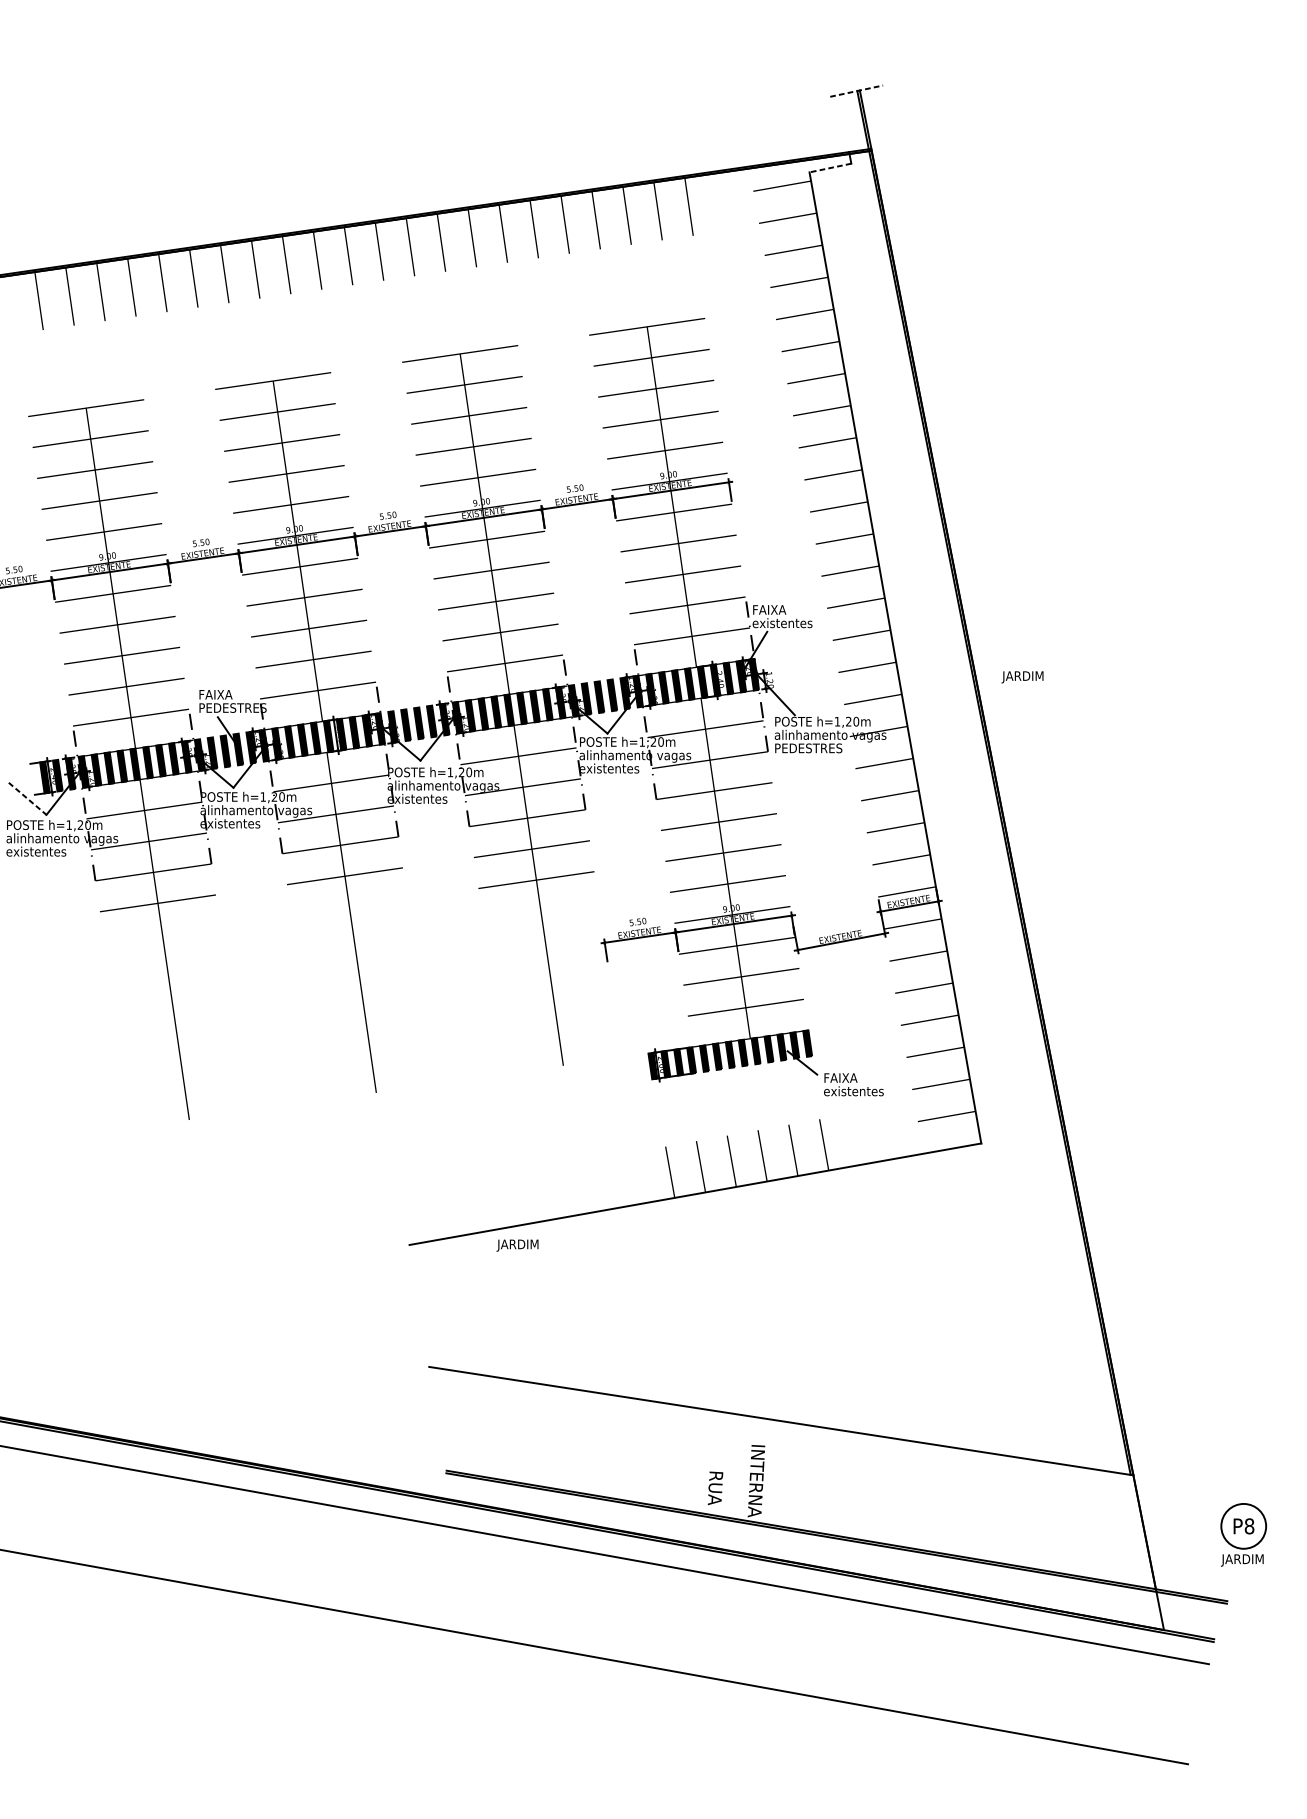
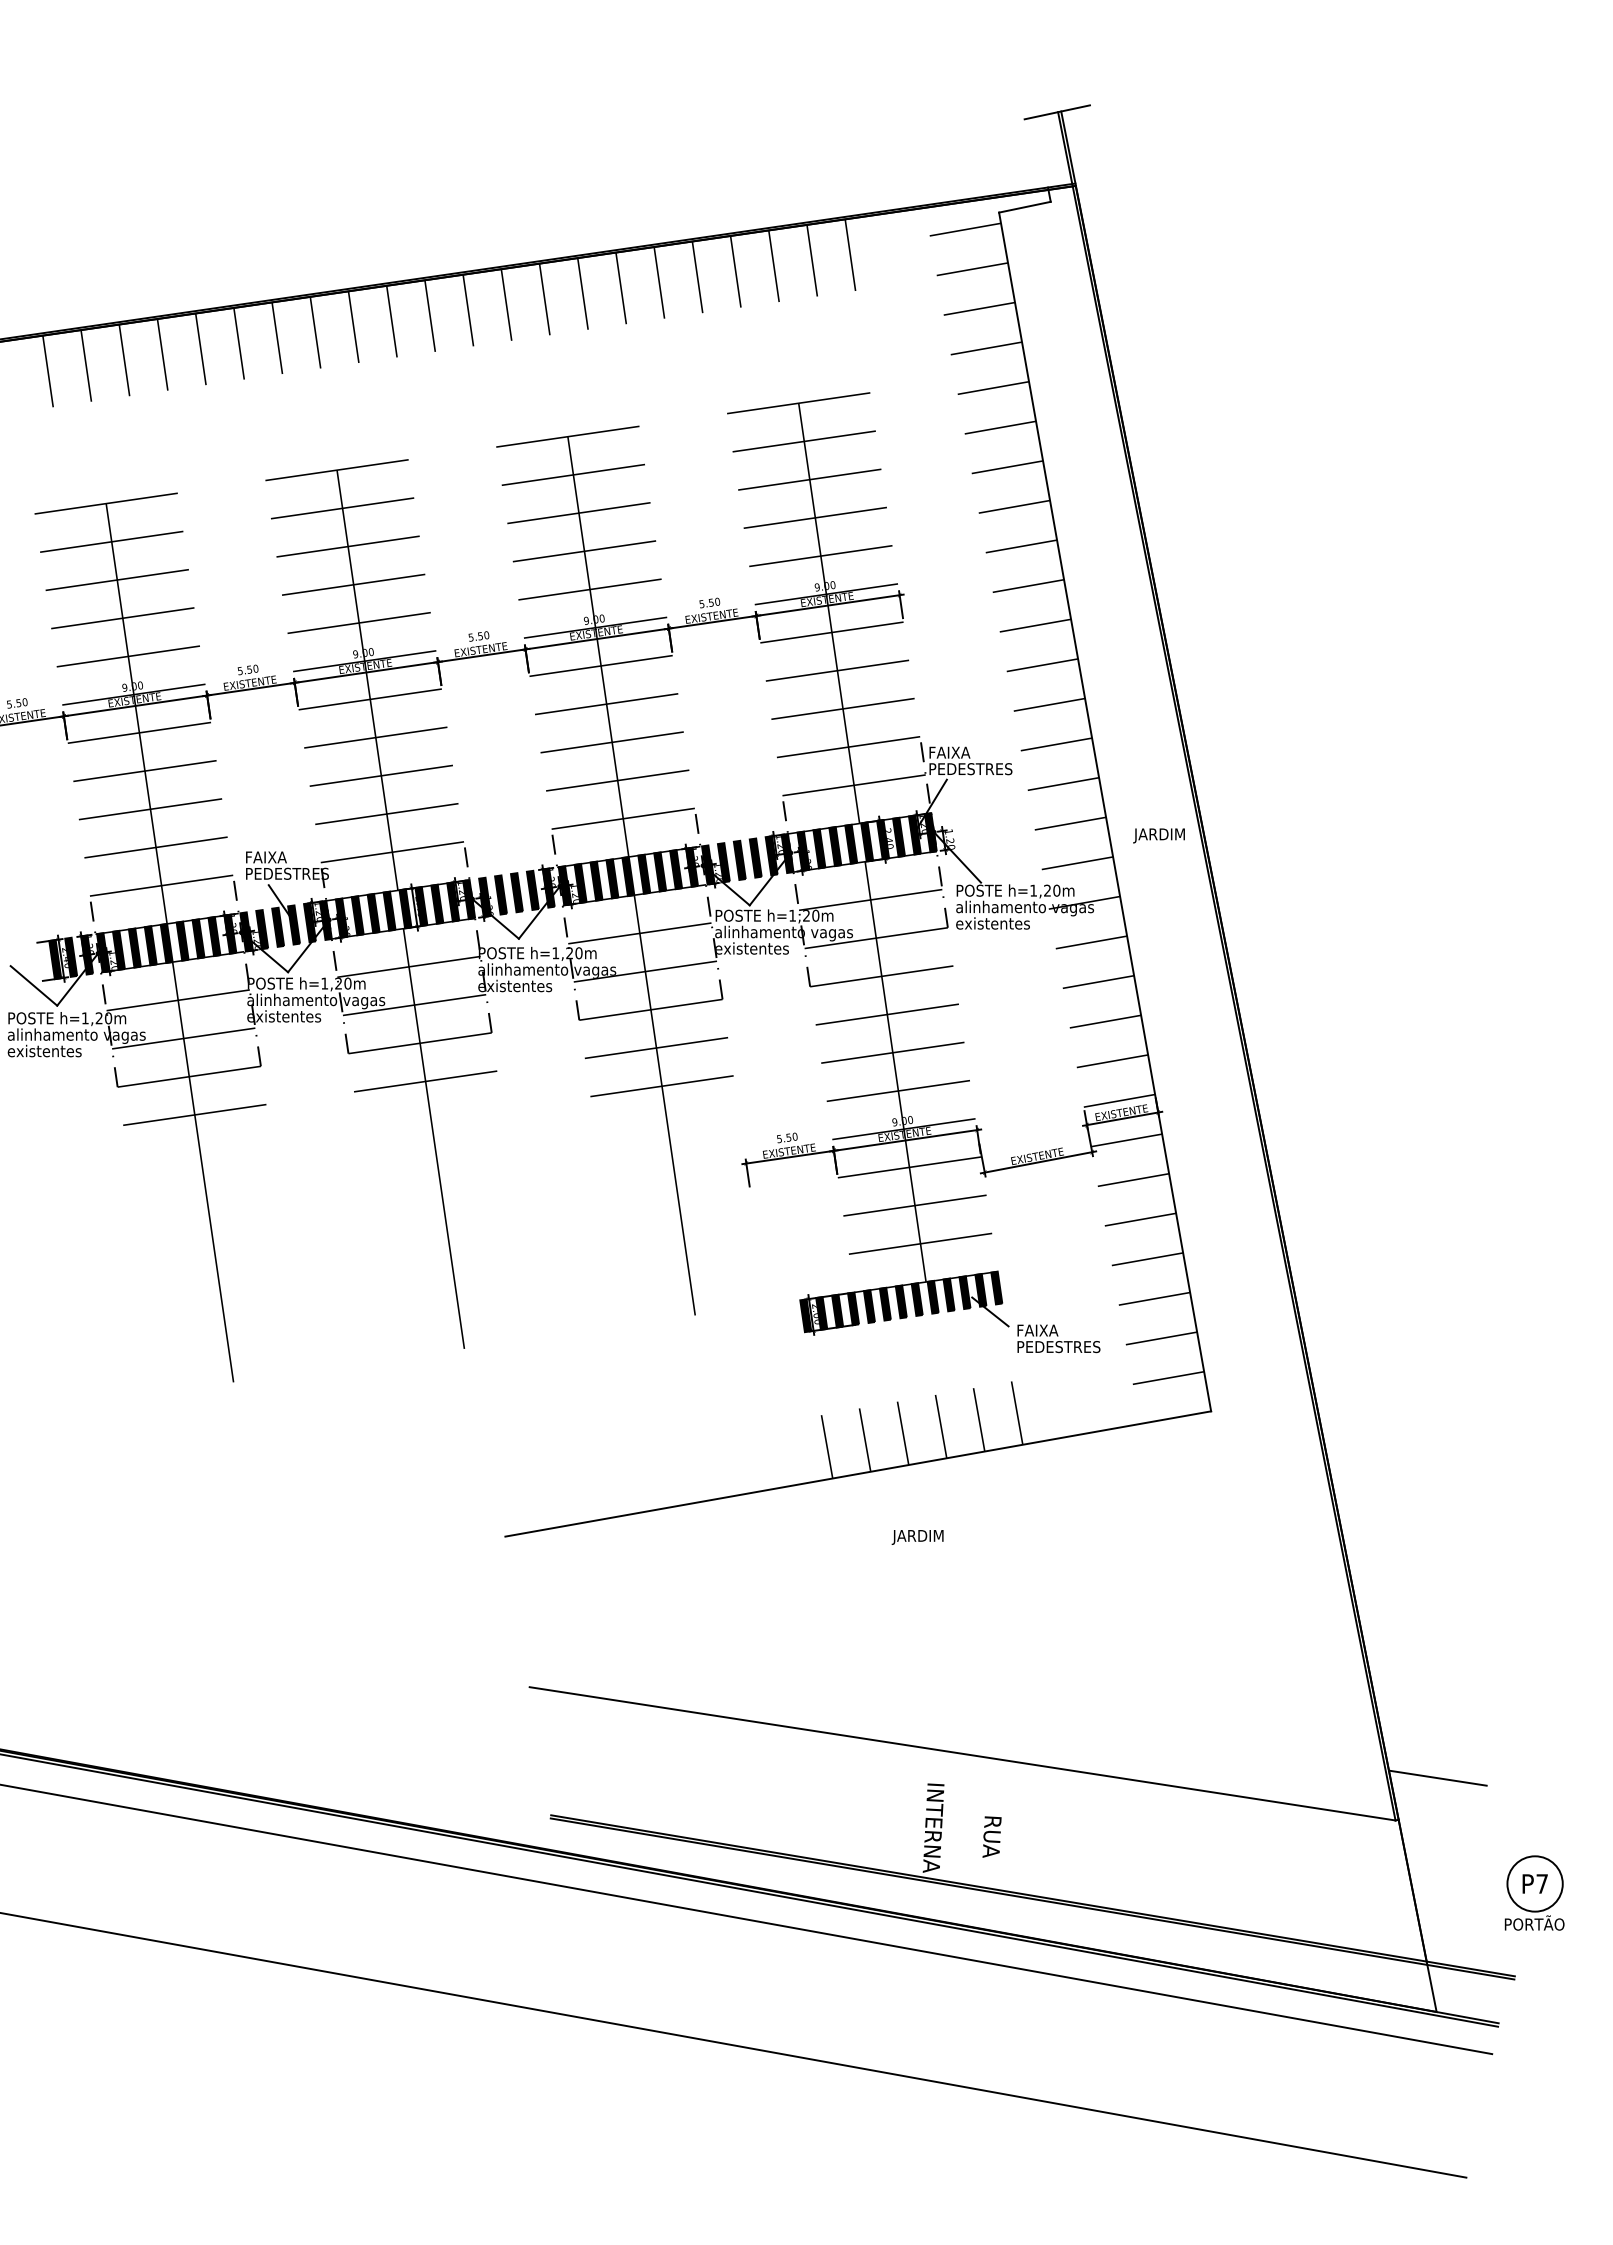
line: (856, 91) -> (1057, 112), dashed -> solid
line: (830, 168) -> (1024, 207), dashed -> solid
text: (786, 622) -> (970, 768), existentes -> PEDESTRES
text: (1022, 677) -> (1158, 835), moved
text: (808, 748) -> (997, 923), PEDESTRES -> existentes
line: (27, 798) -> (33, 985), dashed -> solid
text: (857, 1090) -> (1058, 1346), existentes -> PEDESTRES
text: (517, 1245) -> (917, 1537), moved
line: (1164, 1440) -> (1437, 1777), added
text: (715, 1487) -> (991, 1836), moved
text: (1249, 1525) -> (1542, 1883), P8 -> P7
text: (1243, 1559) -> (1534, 1924), JARDIM -> PORTÃO

